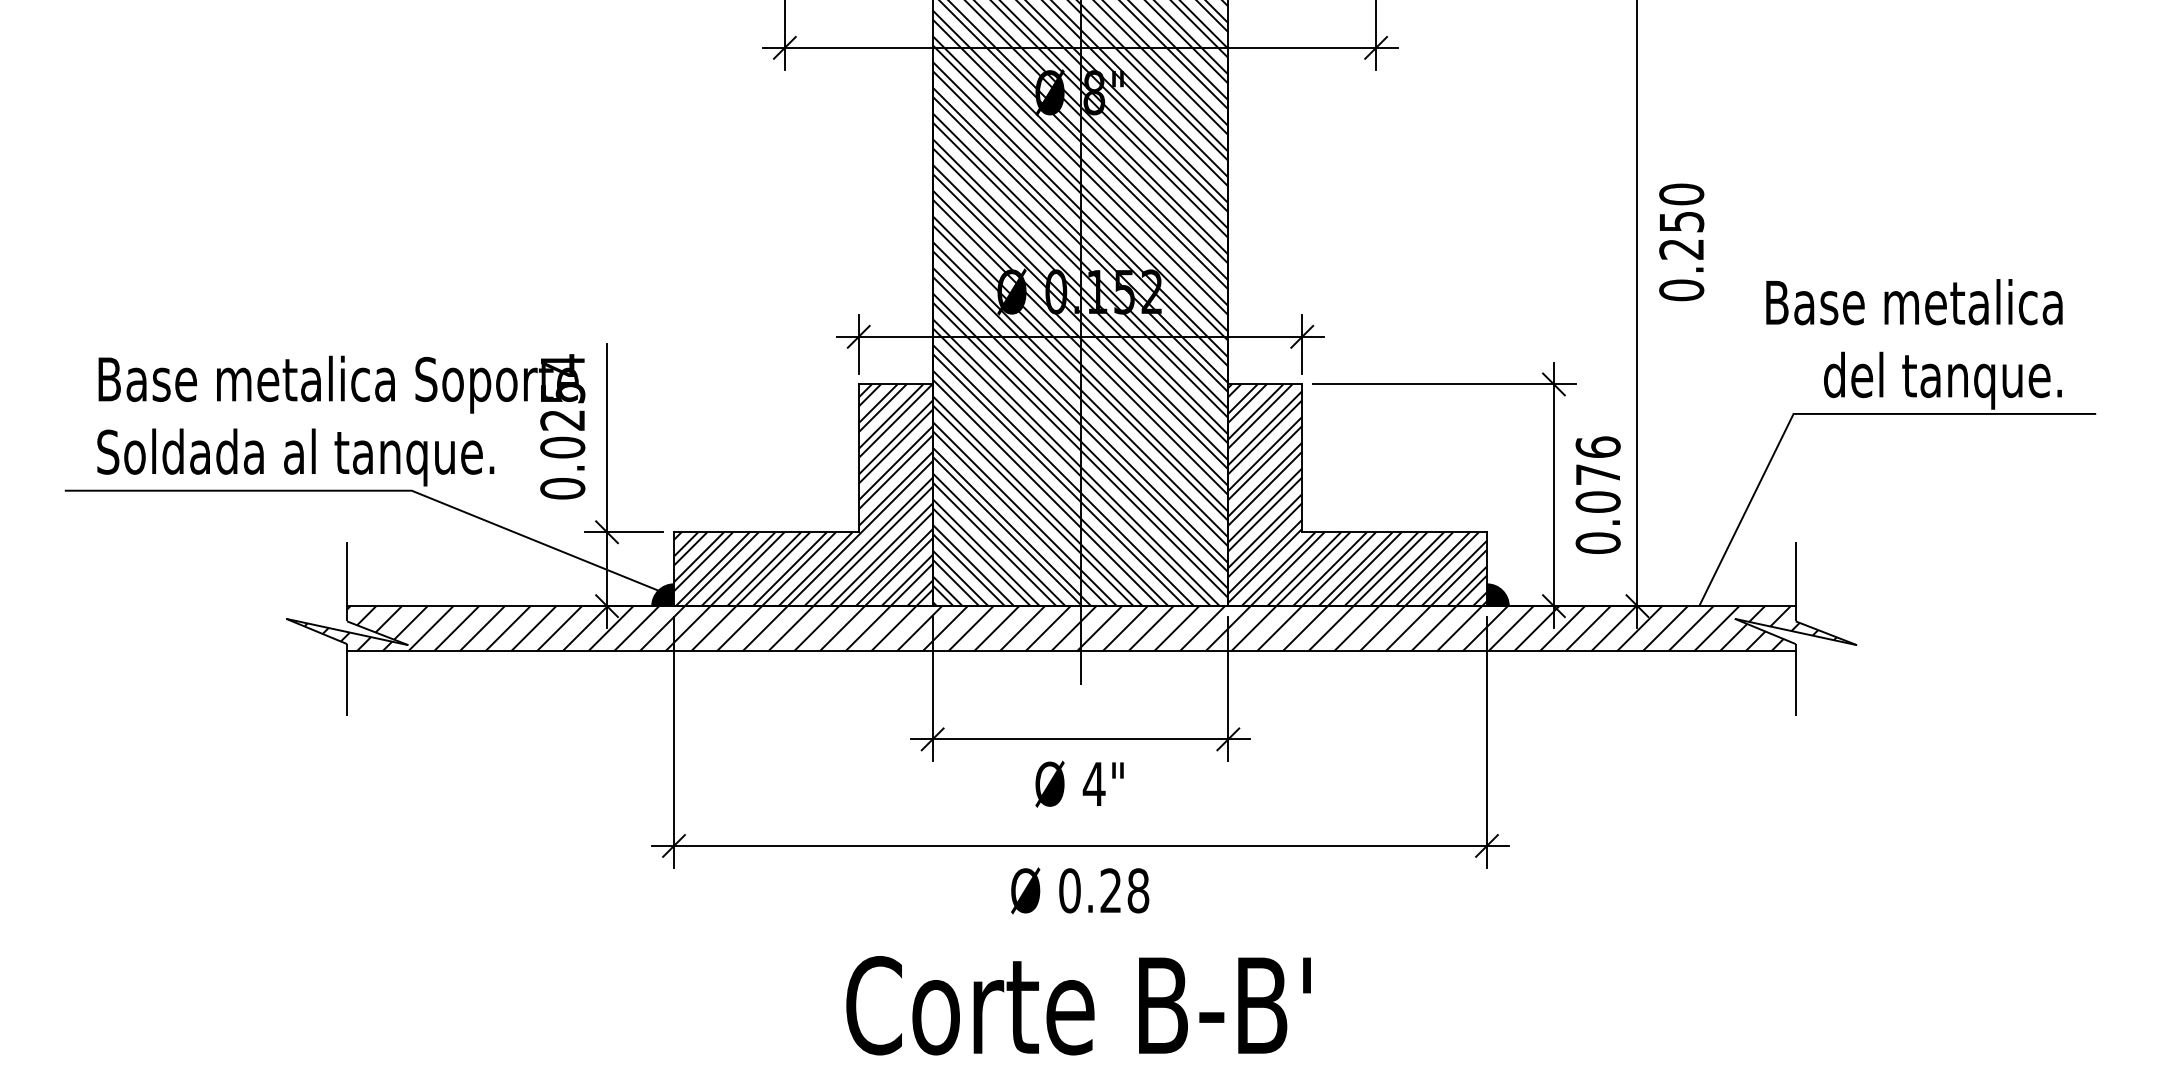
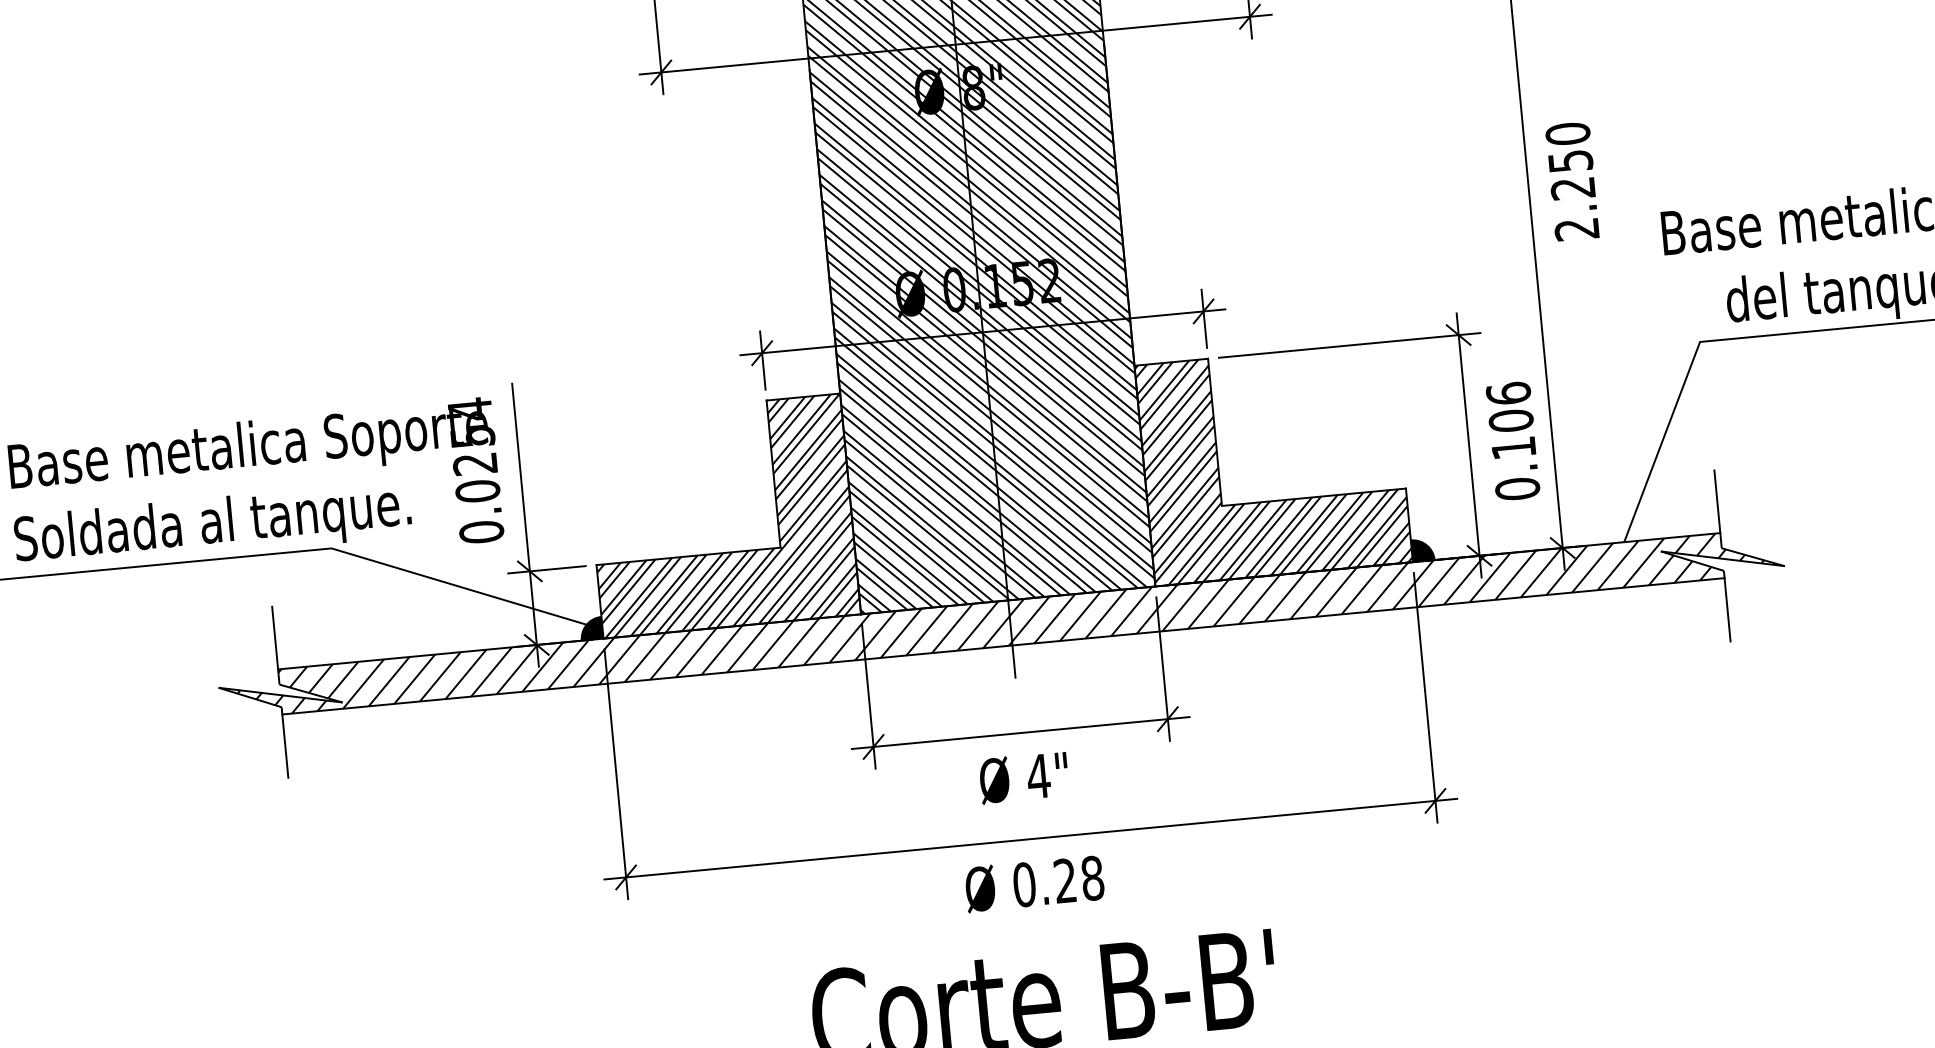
text: (1681, 290) -> (1576, 229), 0.250 -> 2.250
text: (1597, 487) -> (1511, 433), 0.076 -> 0.106

